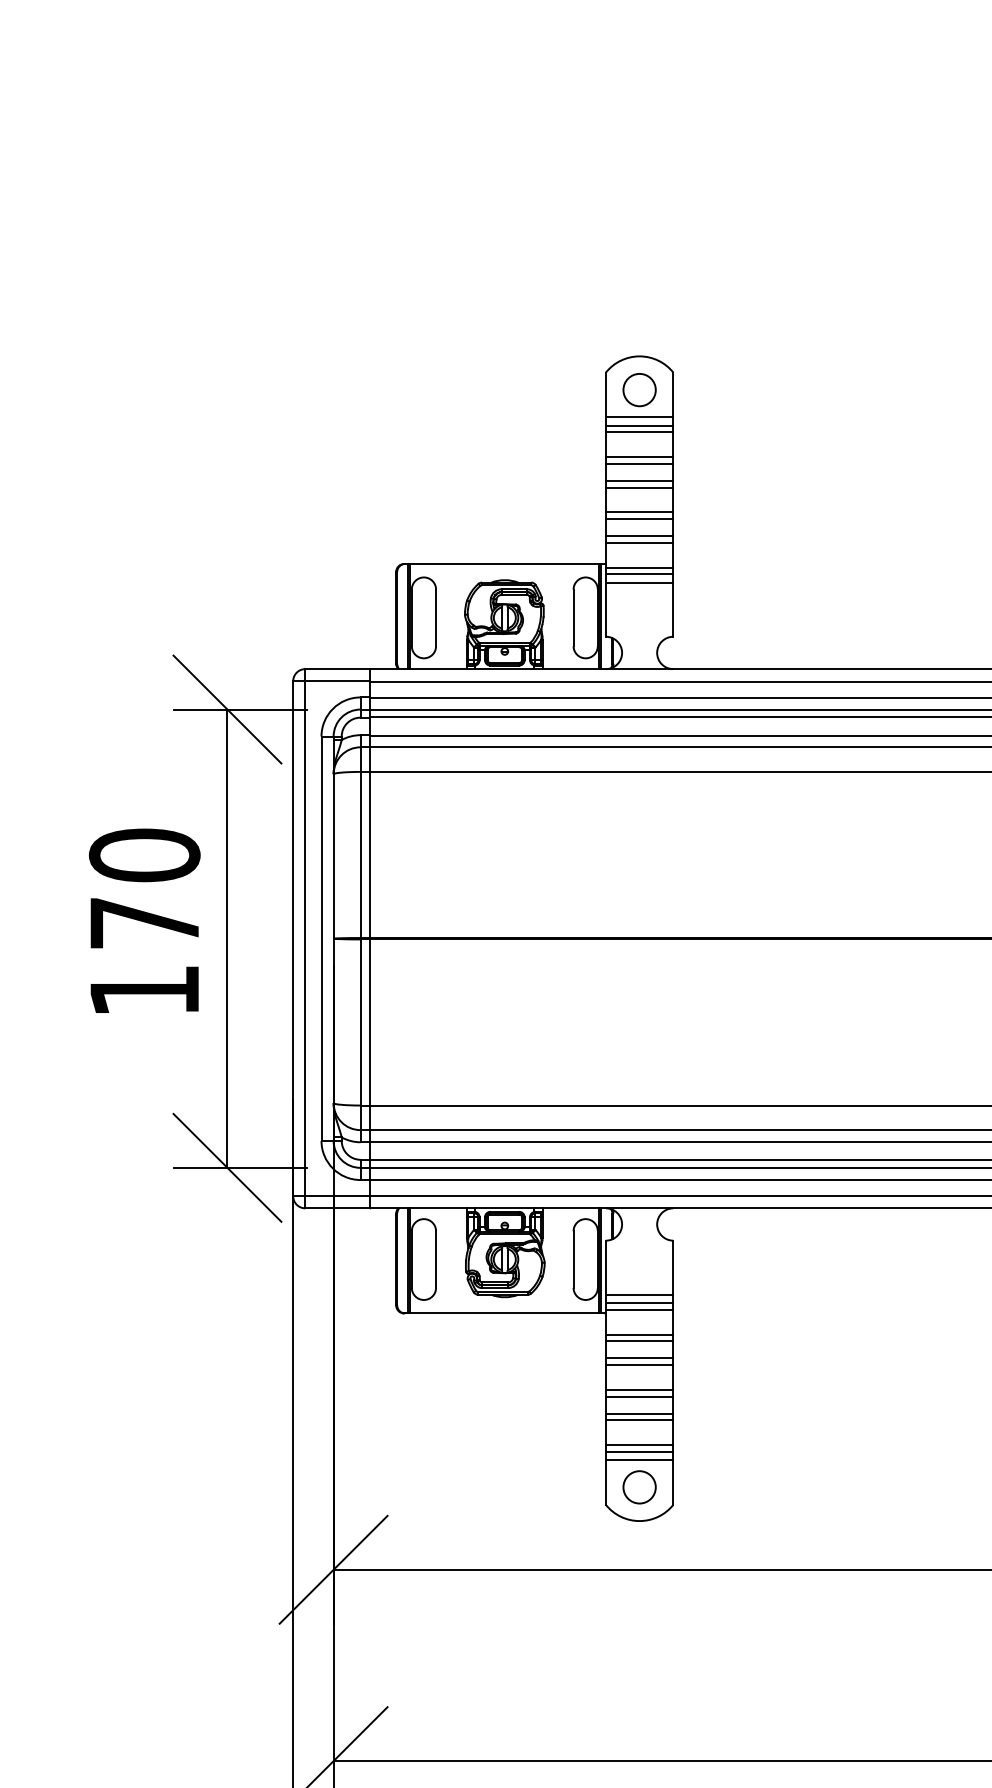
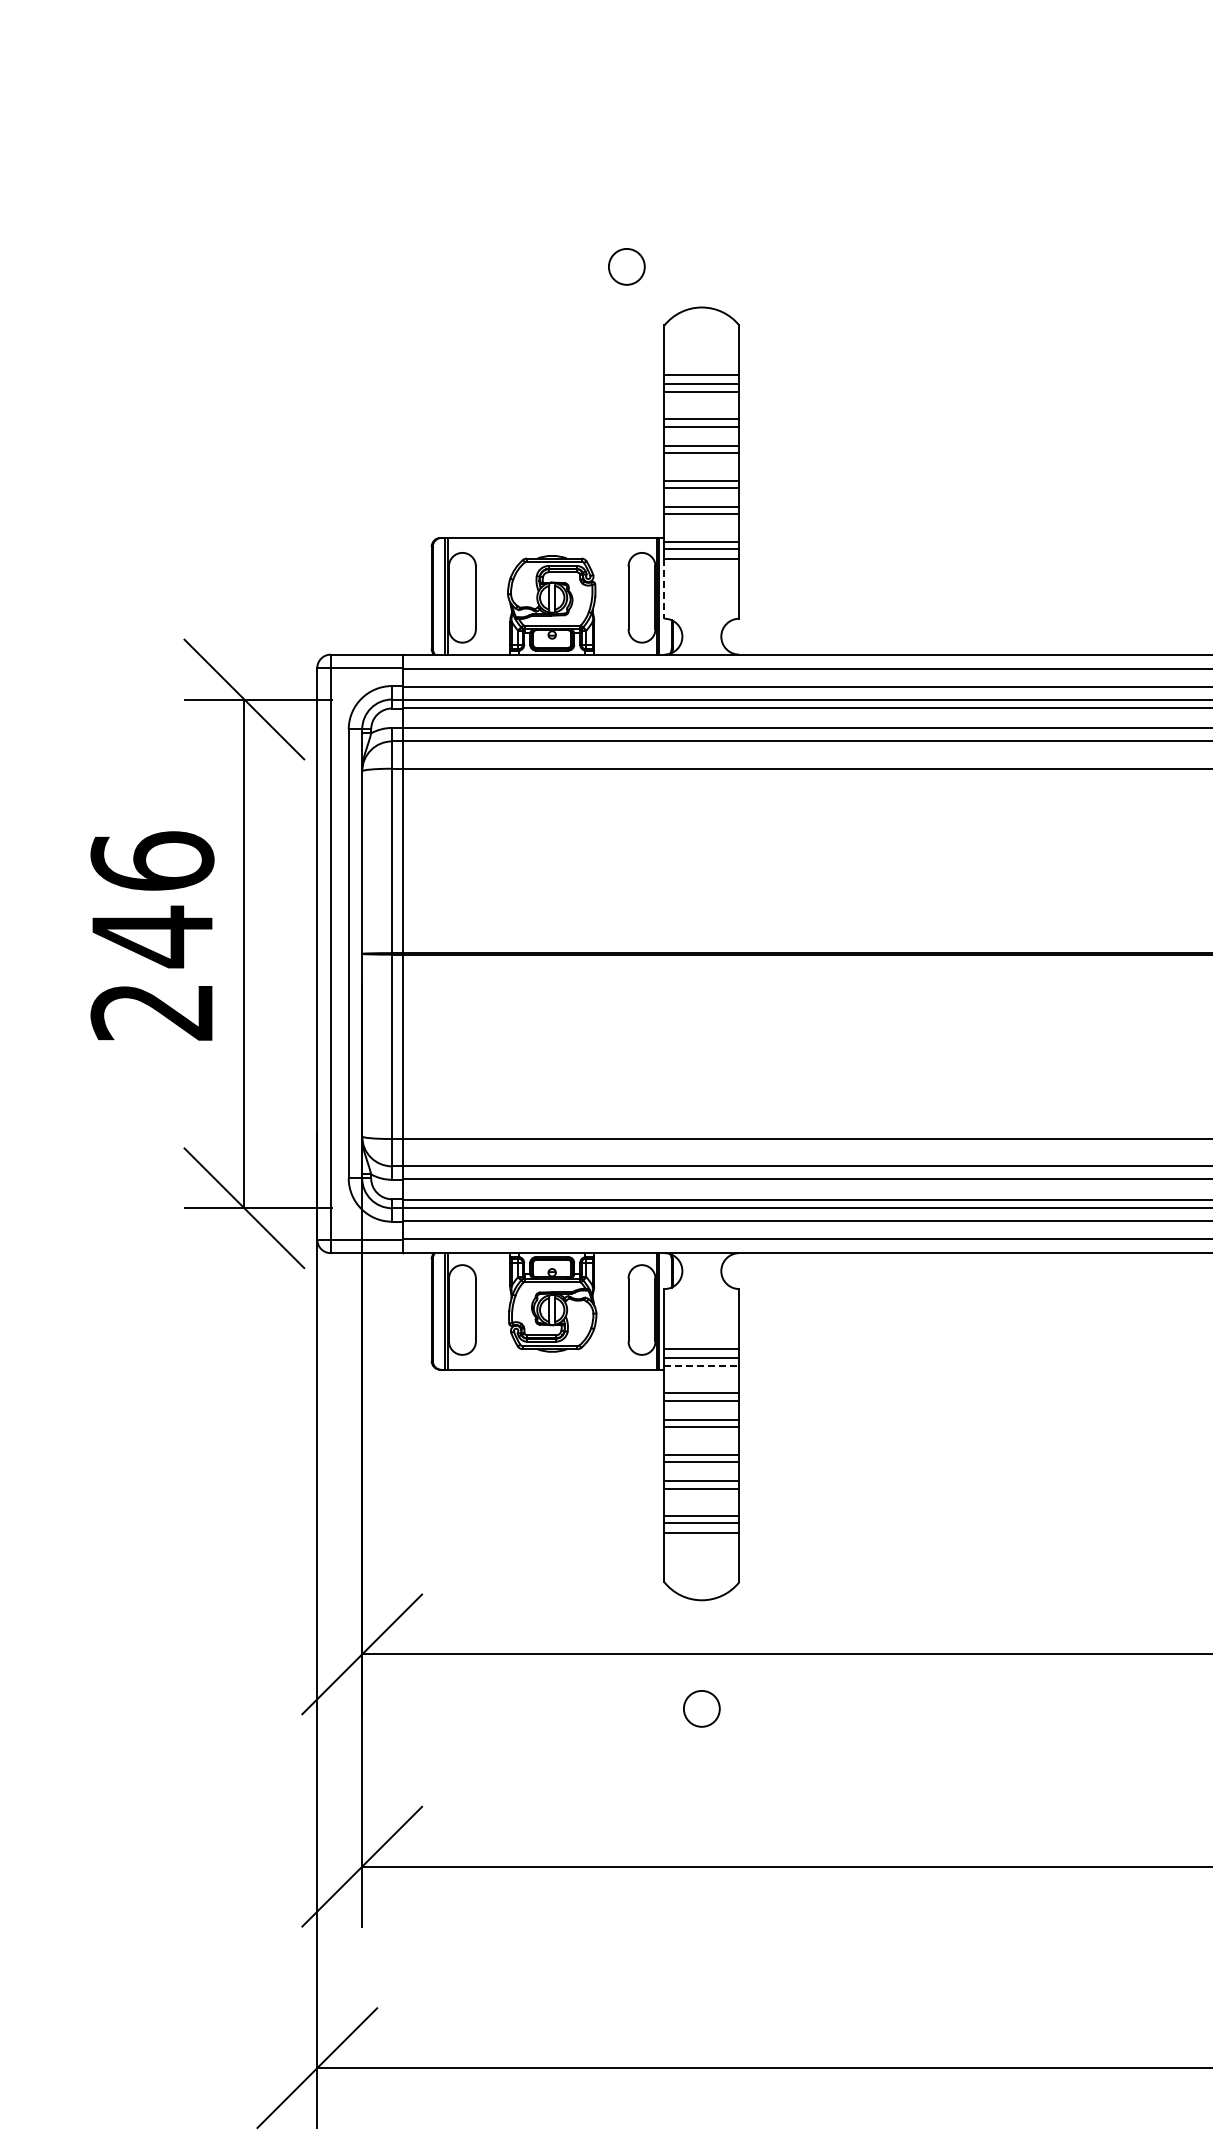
circle: (639, 389) -> (626, 266), moved
line: (605, 609) -> (664, 588), solid -> dashed
text: (144, 922) -> (152, 935), 170 -> 246
line: (640, 1309) -> (702, 1365), solid -> dashed
circle: (639, 1487) -> (701, 1708), moved

